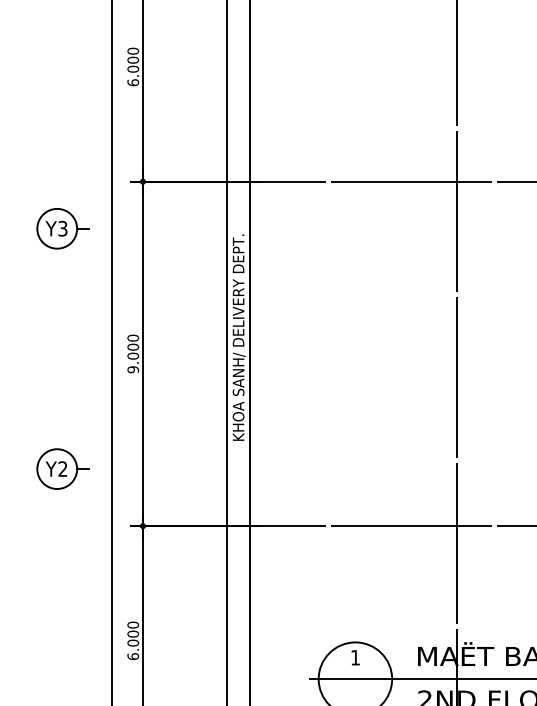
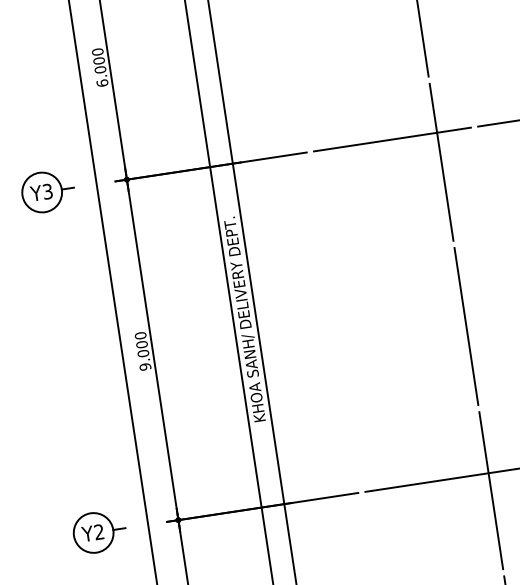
part: (62, 228) -> (47, 191), moved
part: (62, 468) -> (98, 531), moved

